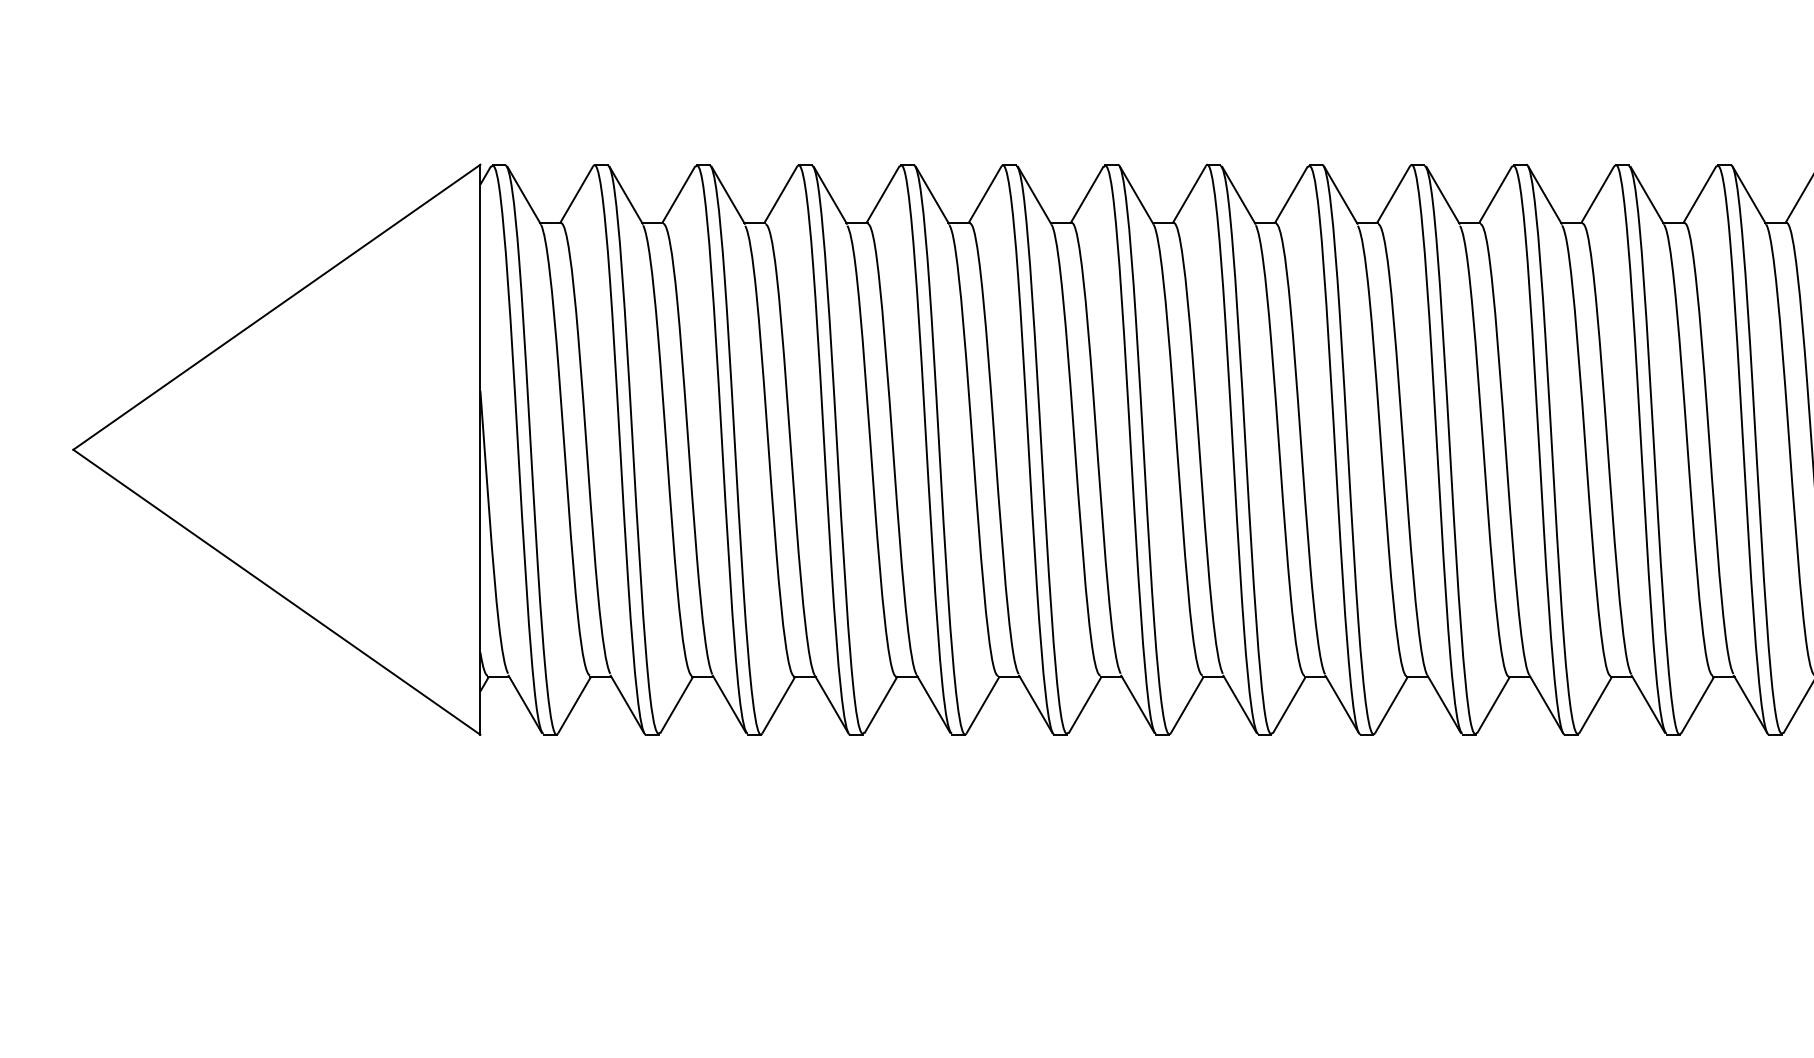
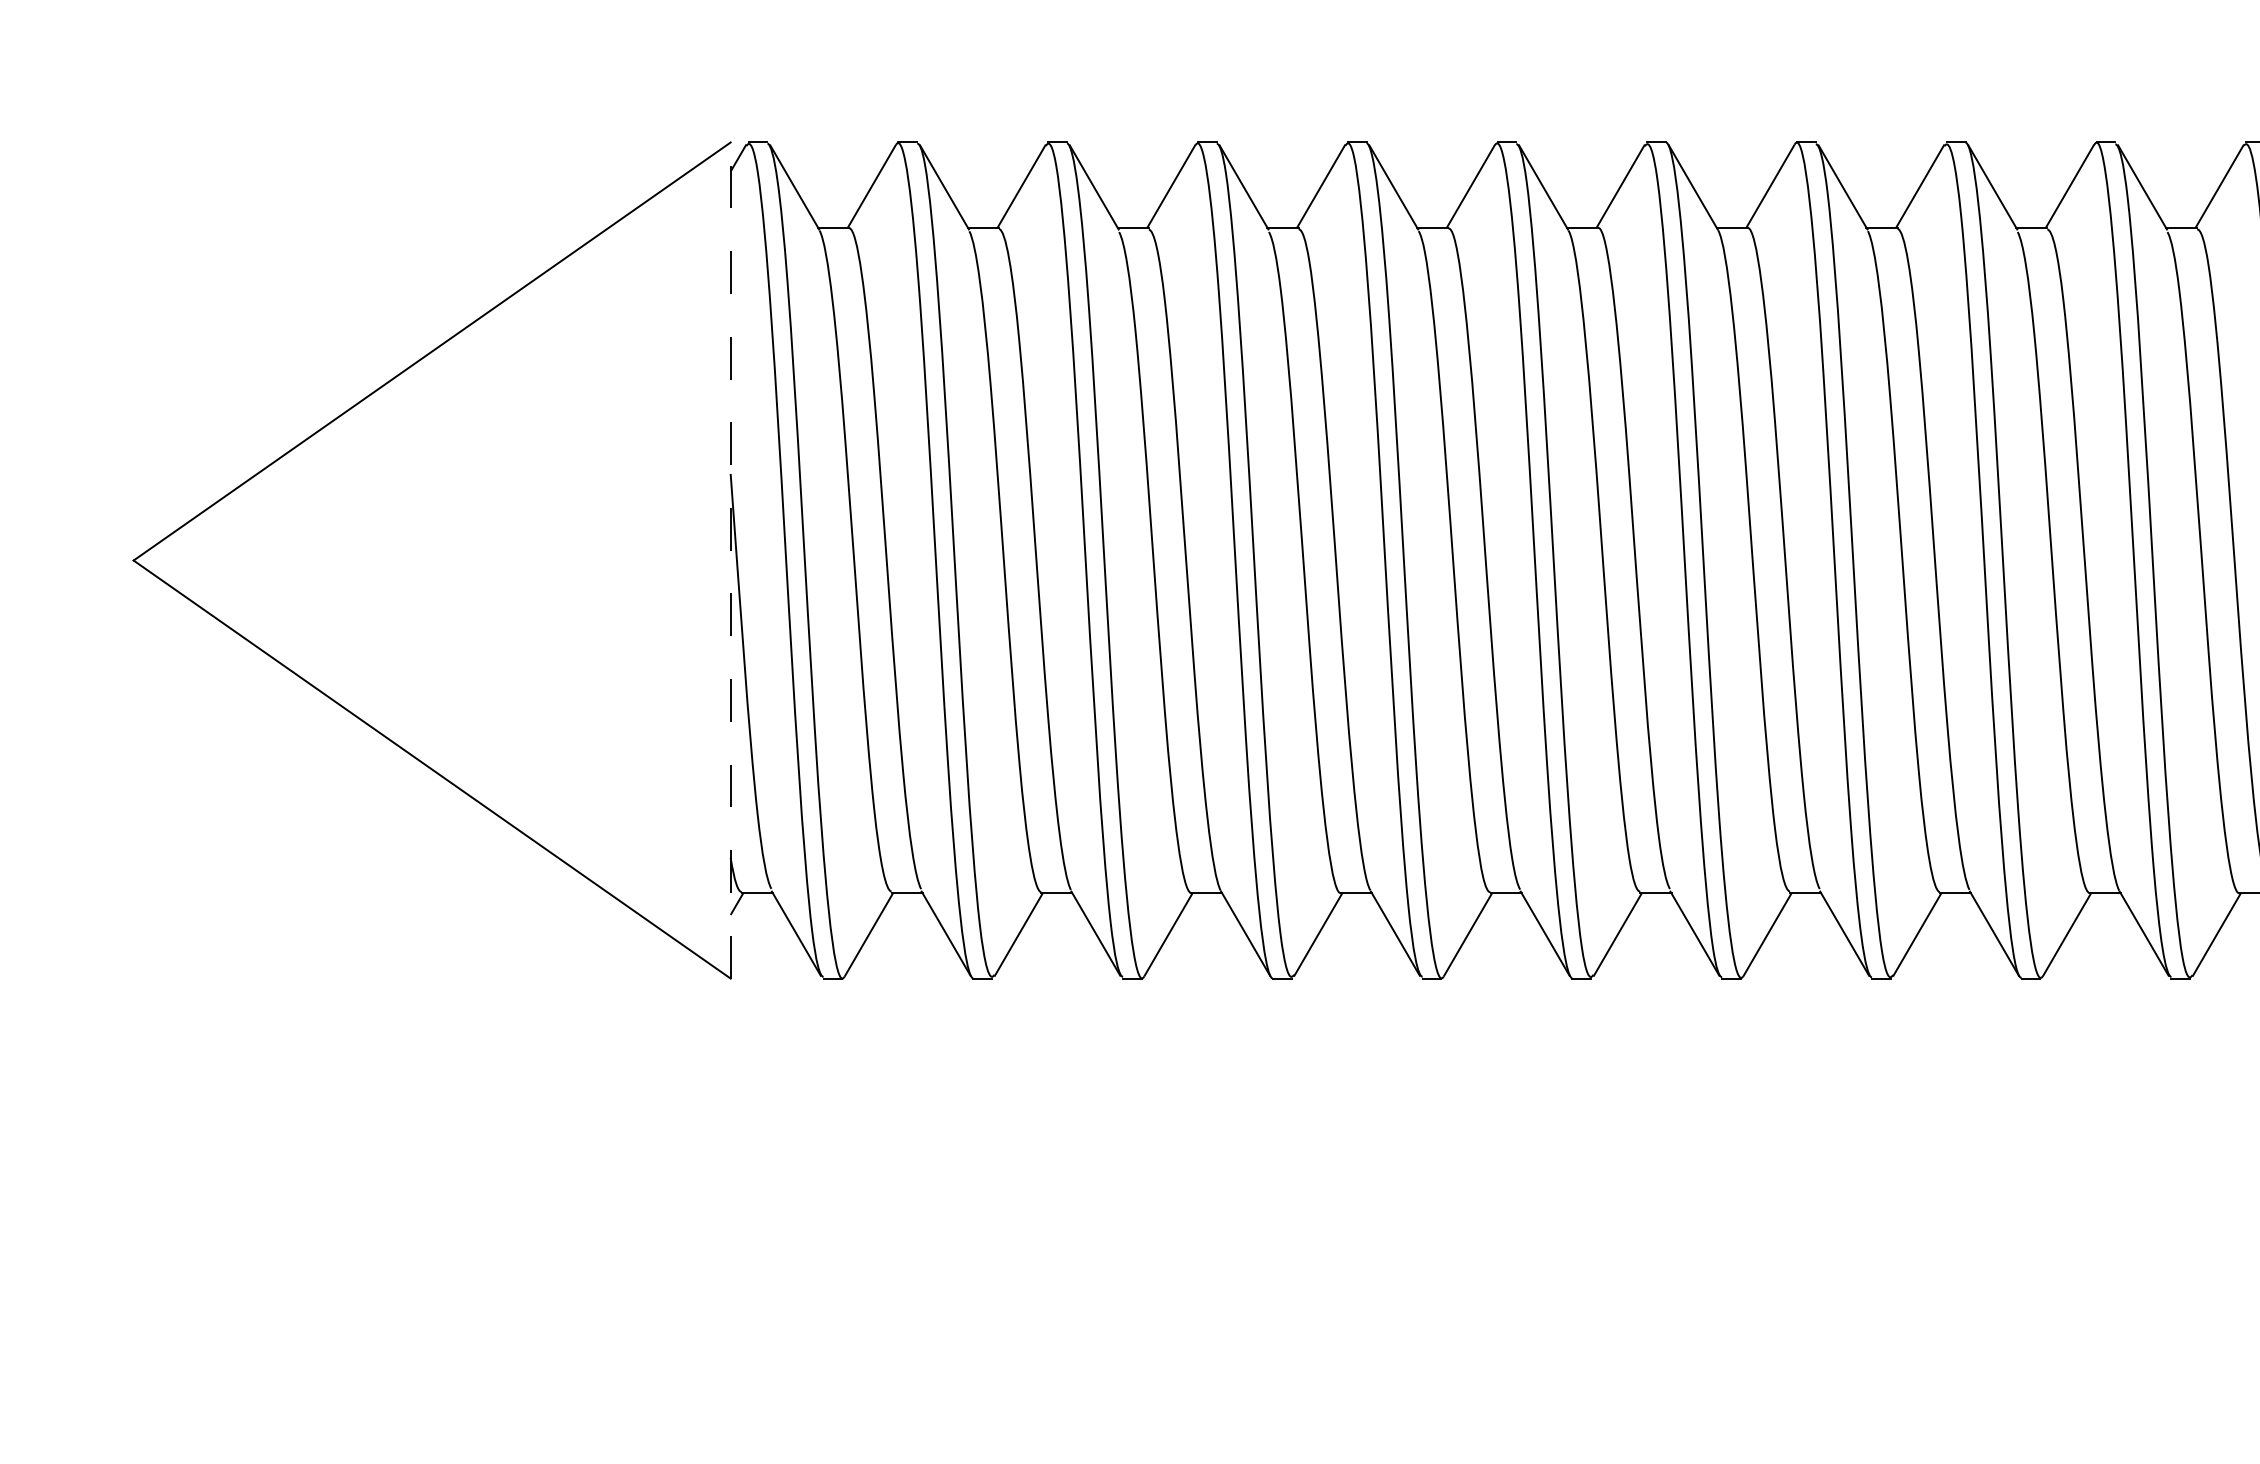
line: (480, 449) -> (730, 560), solid -> dashed

